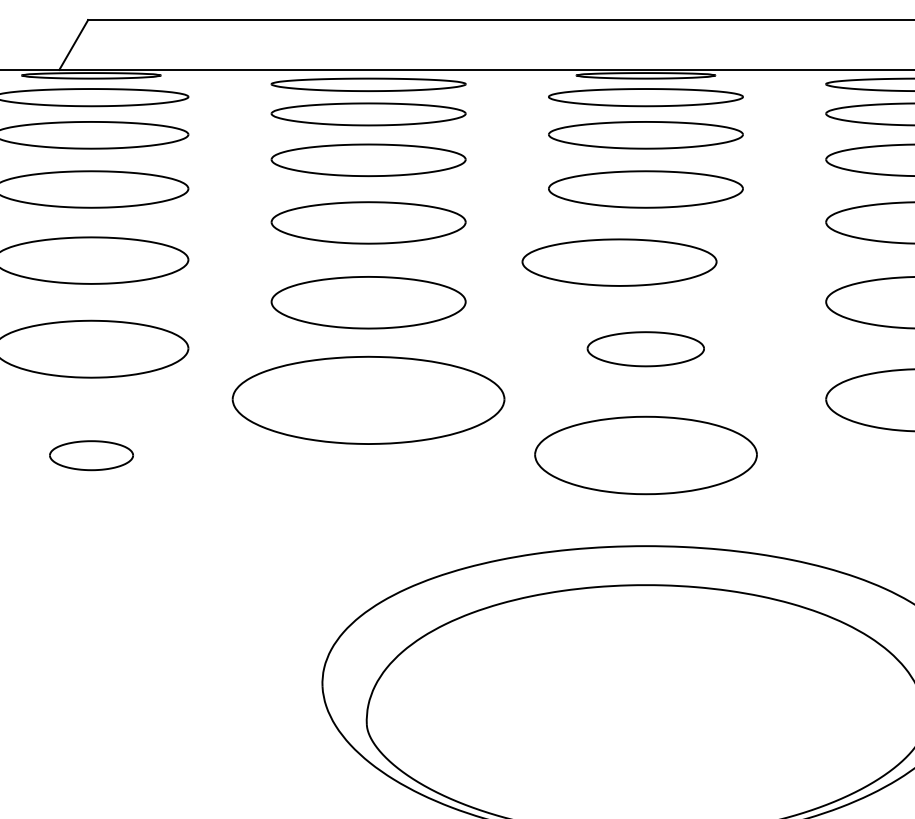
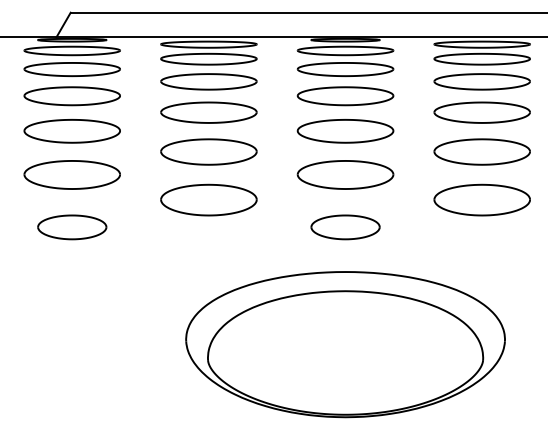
part: (619, 263) -> (345, 131), moved
part: (645, 348) -> (345, 174), size x1.67
part: (367, 398) -> (208, 199), size x0.71
part: (91, 455) -> (72, 227), size x1.67
part: (645, 455) -> (345, 227), size x0.62

